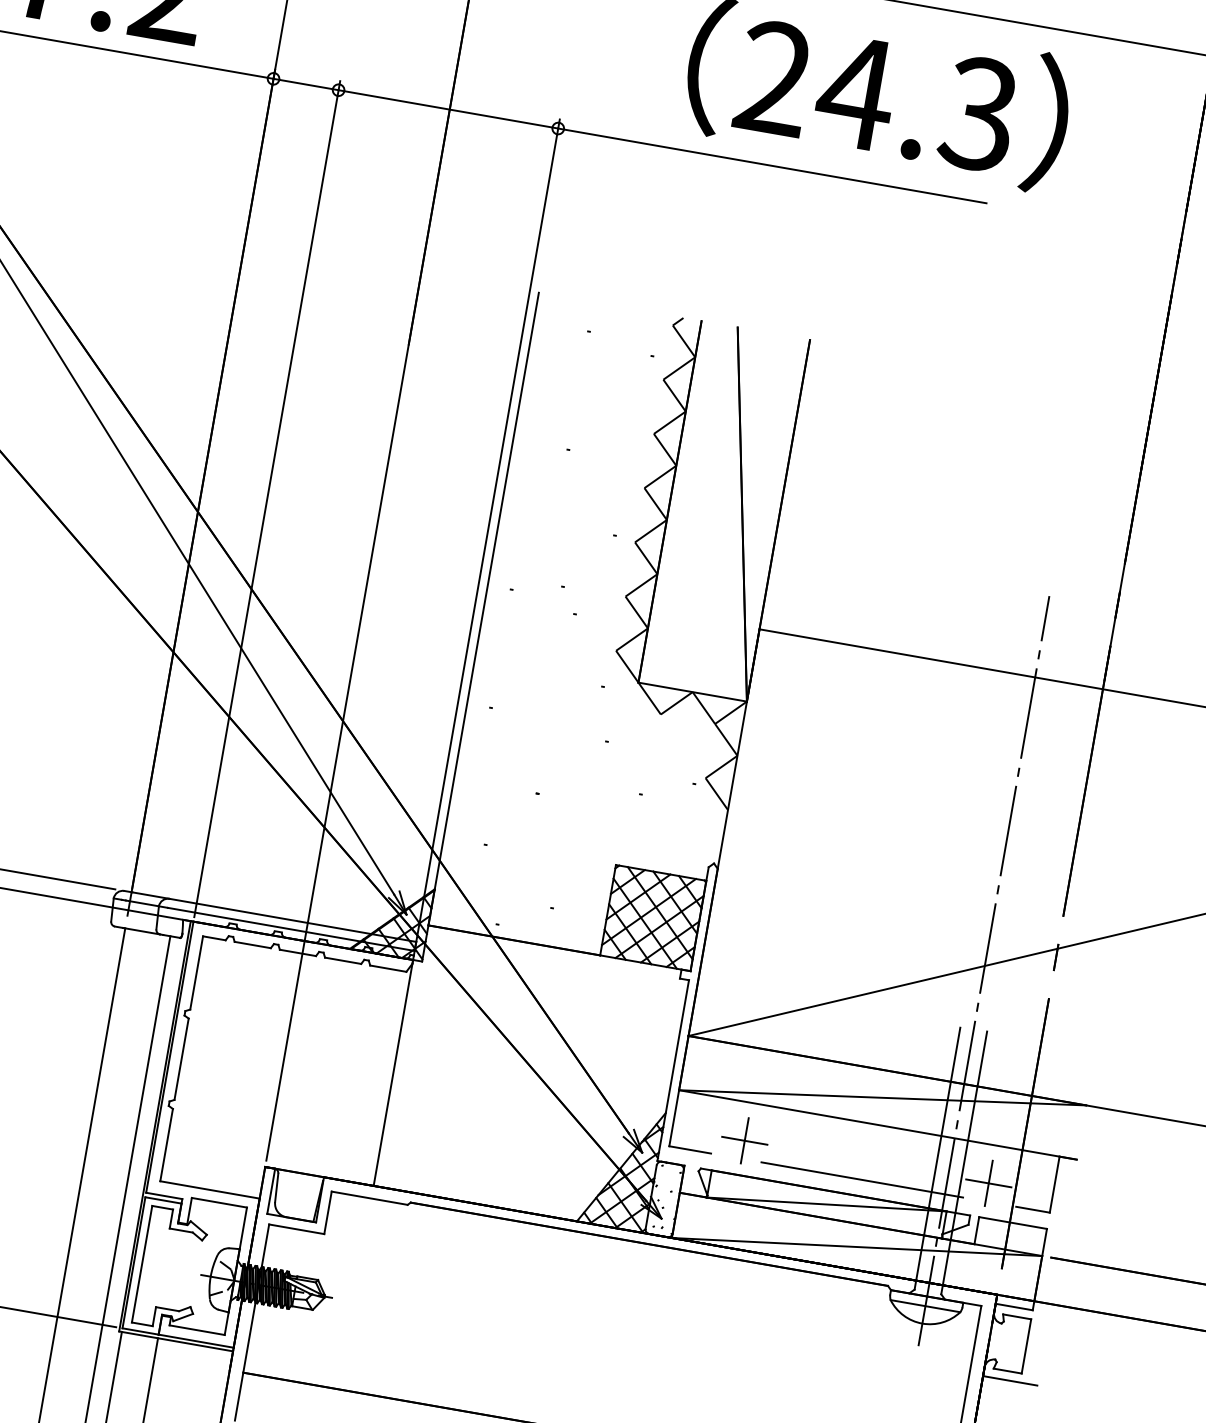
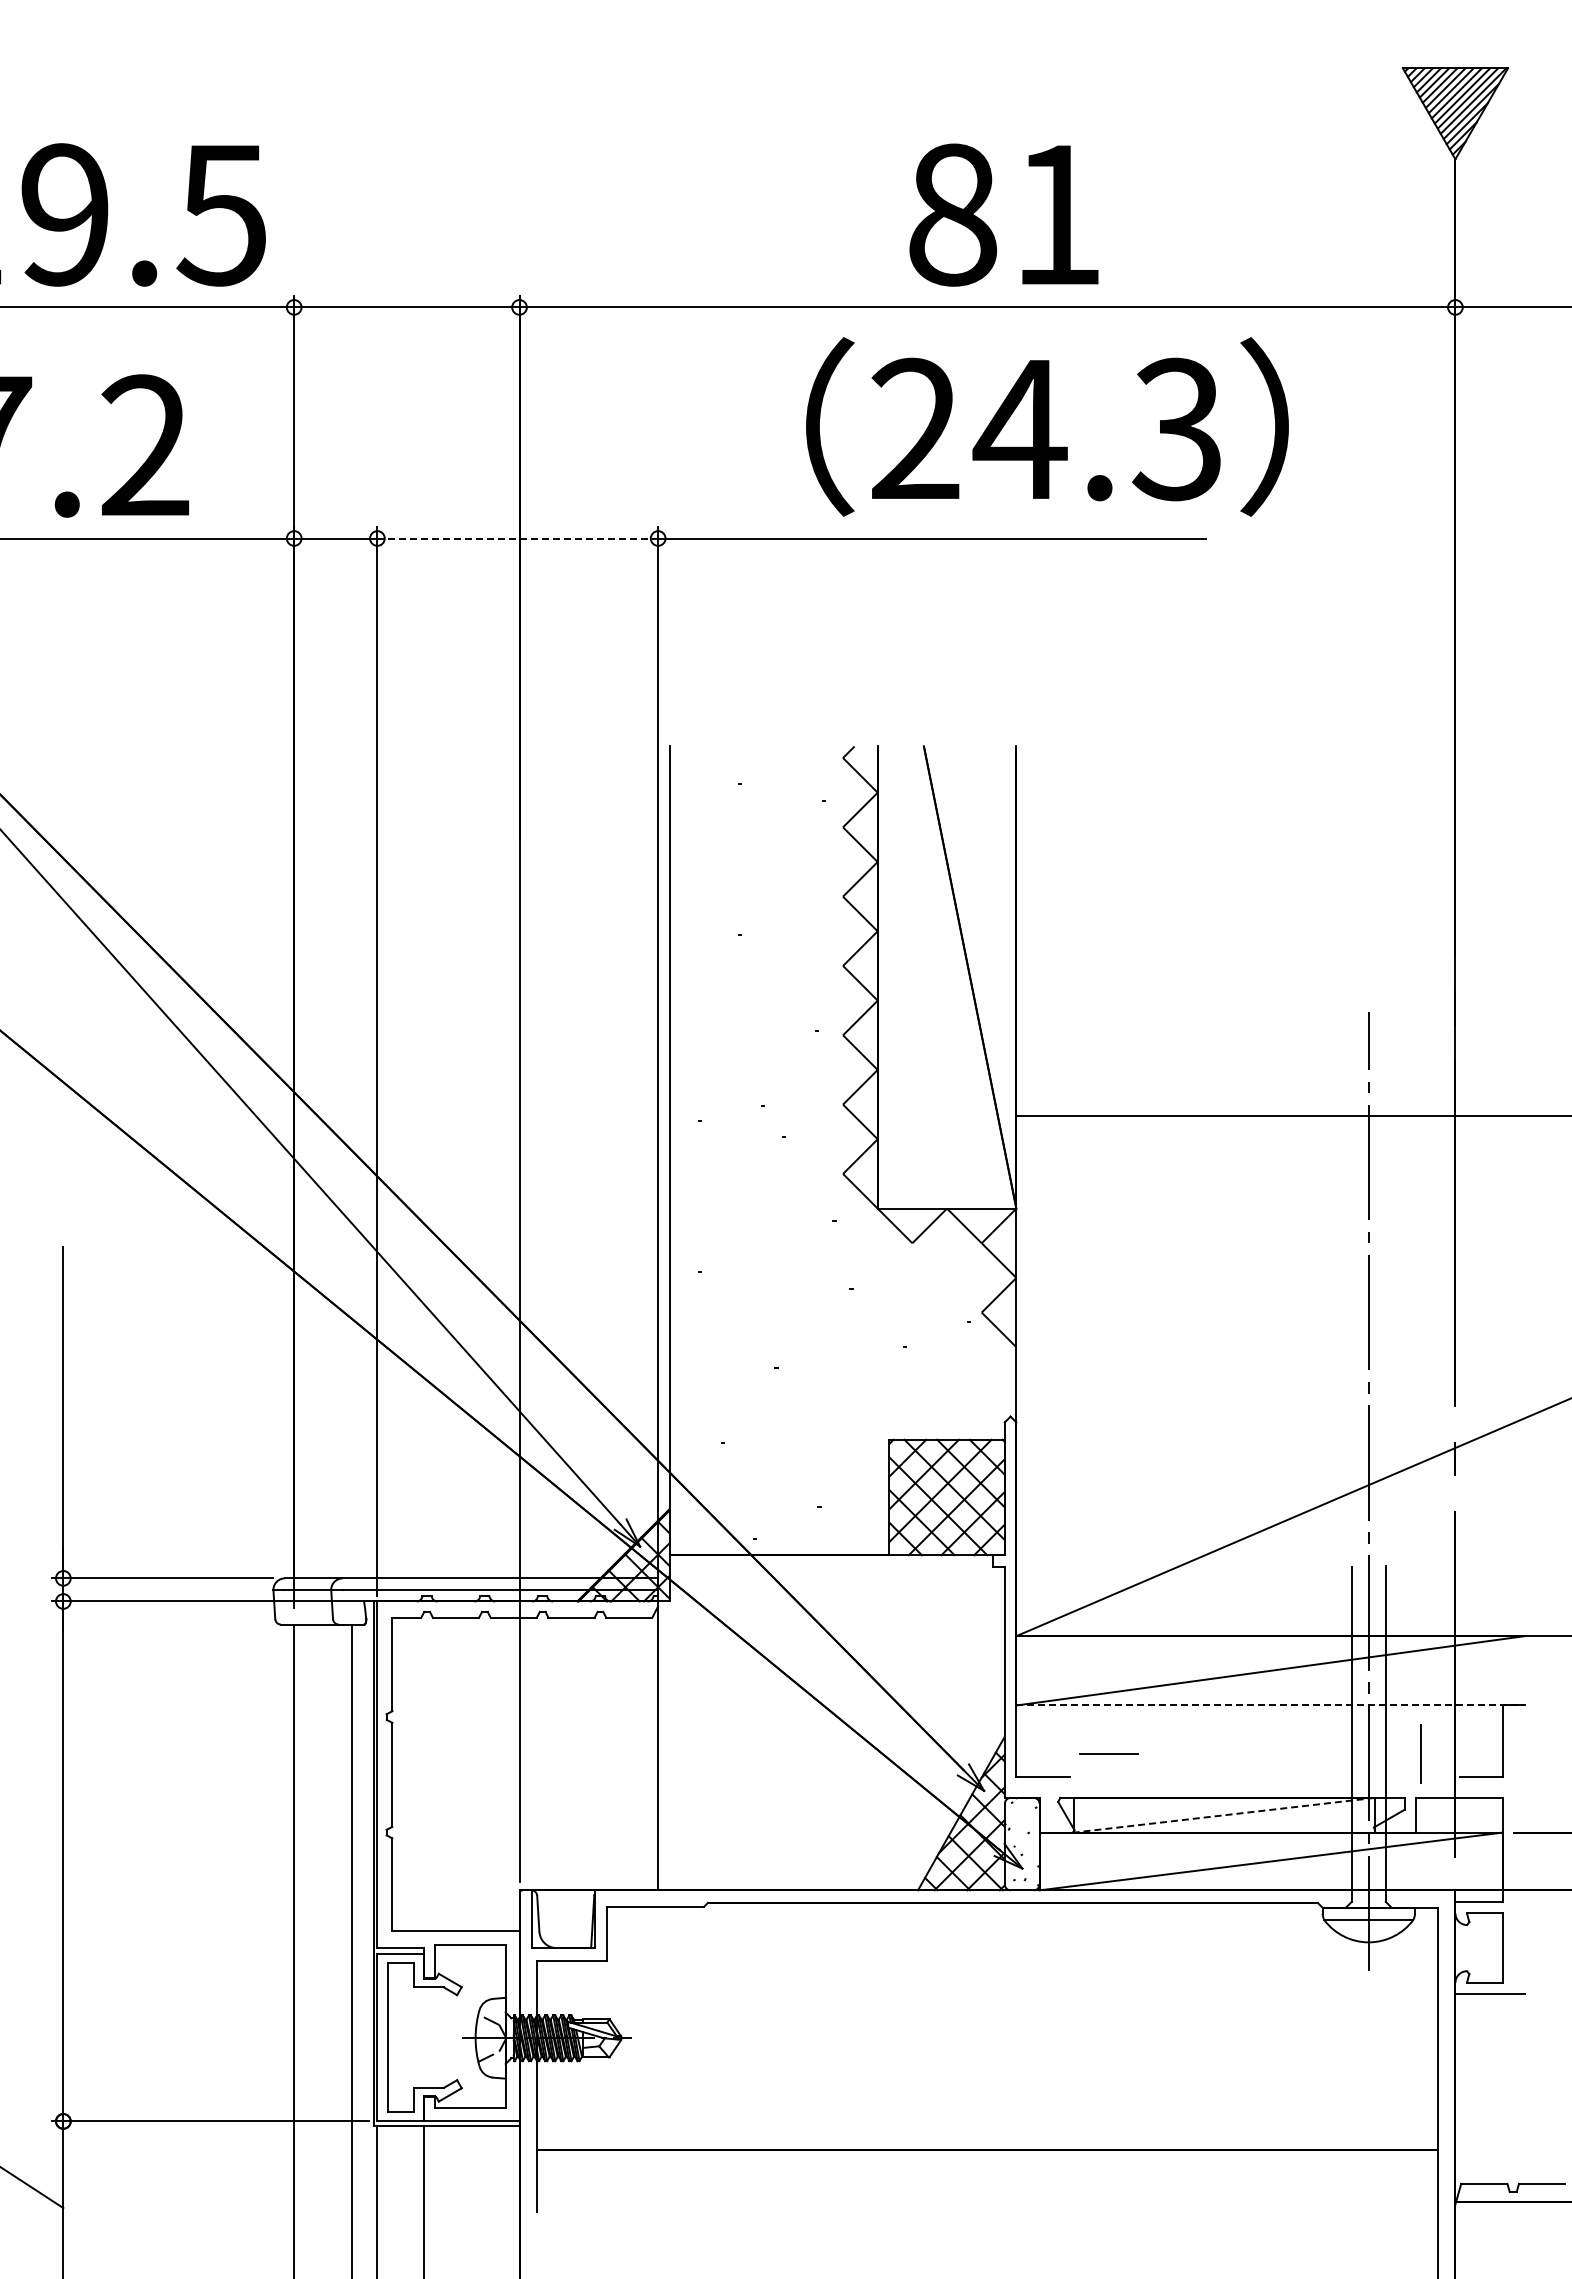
line: (448, 109) -> (518, 538), solid -> dashed
line: (878, 1125) -> (1271, 1705), solid -> dashed
line: (744, 1140) -> (1108, 1753), removed
line: (861, 1180) -> (1262, 1777), removed
line: (988, 1183) -> (1420, 1754), removed
line: (826, 1204) -> (1223, 1815), solid -> dashed

